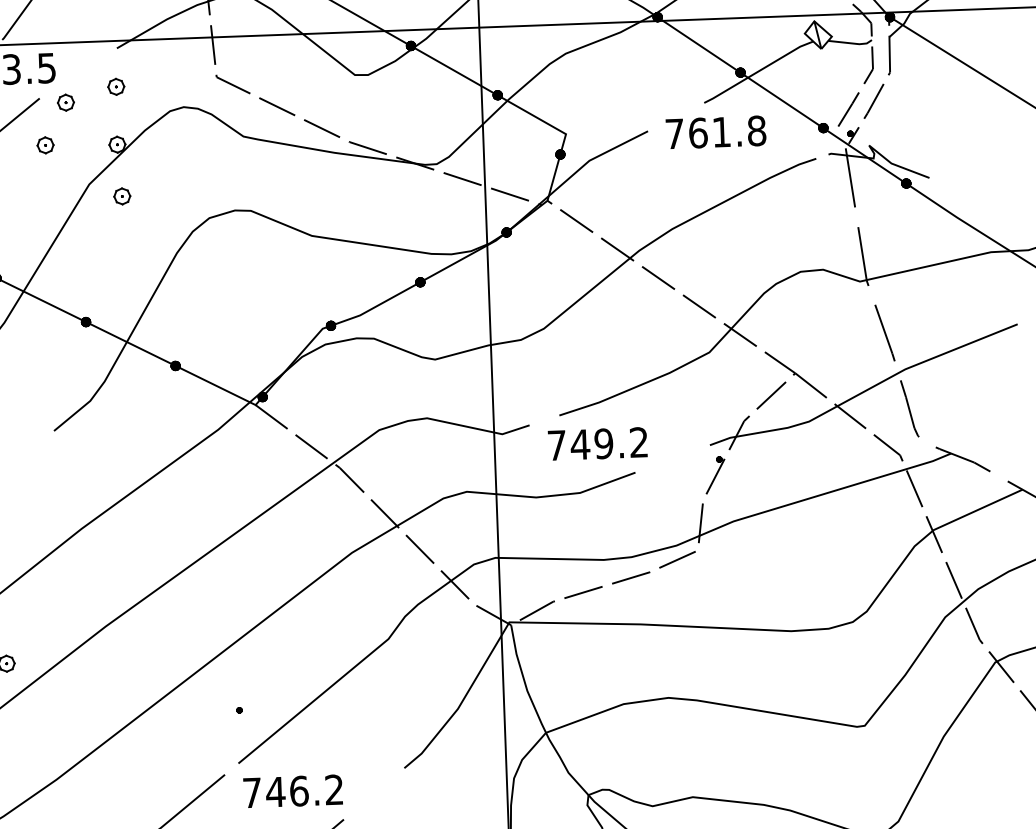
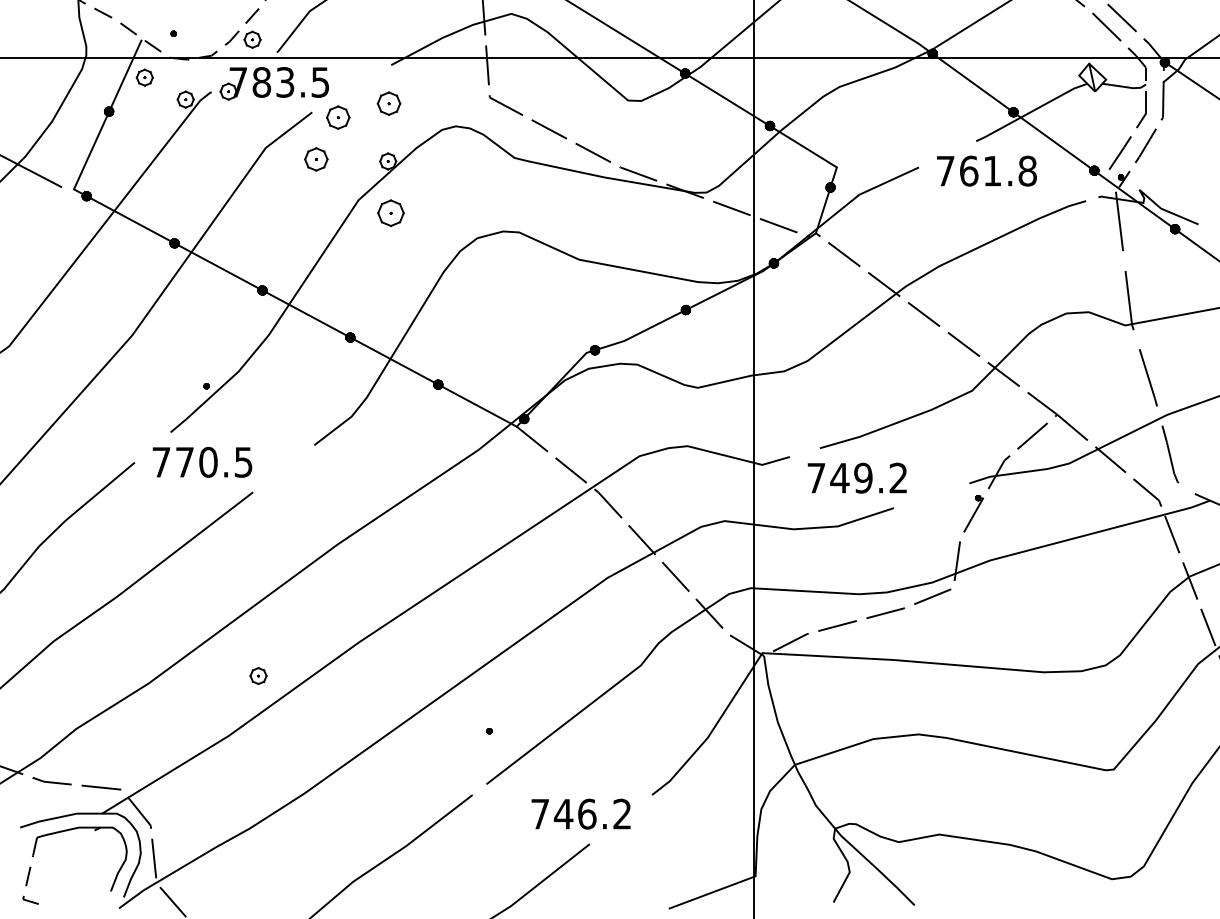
part: (116, 86) -> (389, 103), size x1.4
part: (66, 102) -> (338, 117), size x1.4
part: (45, 145) -> (316, 159), size x1.4
part: (122, 196) -> (391, 213), size x1.6
text: (292, 790) -> (580, 813), moved

